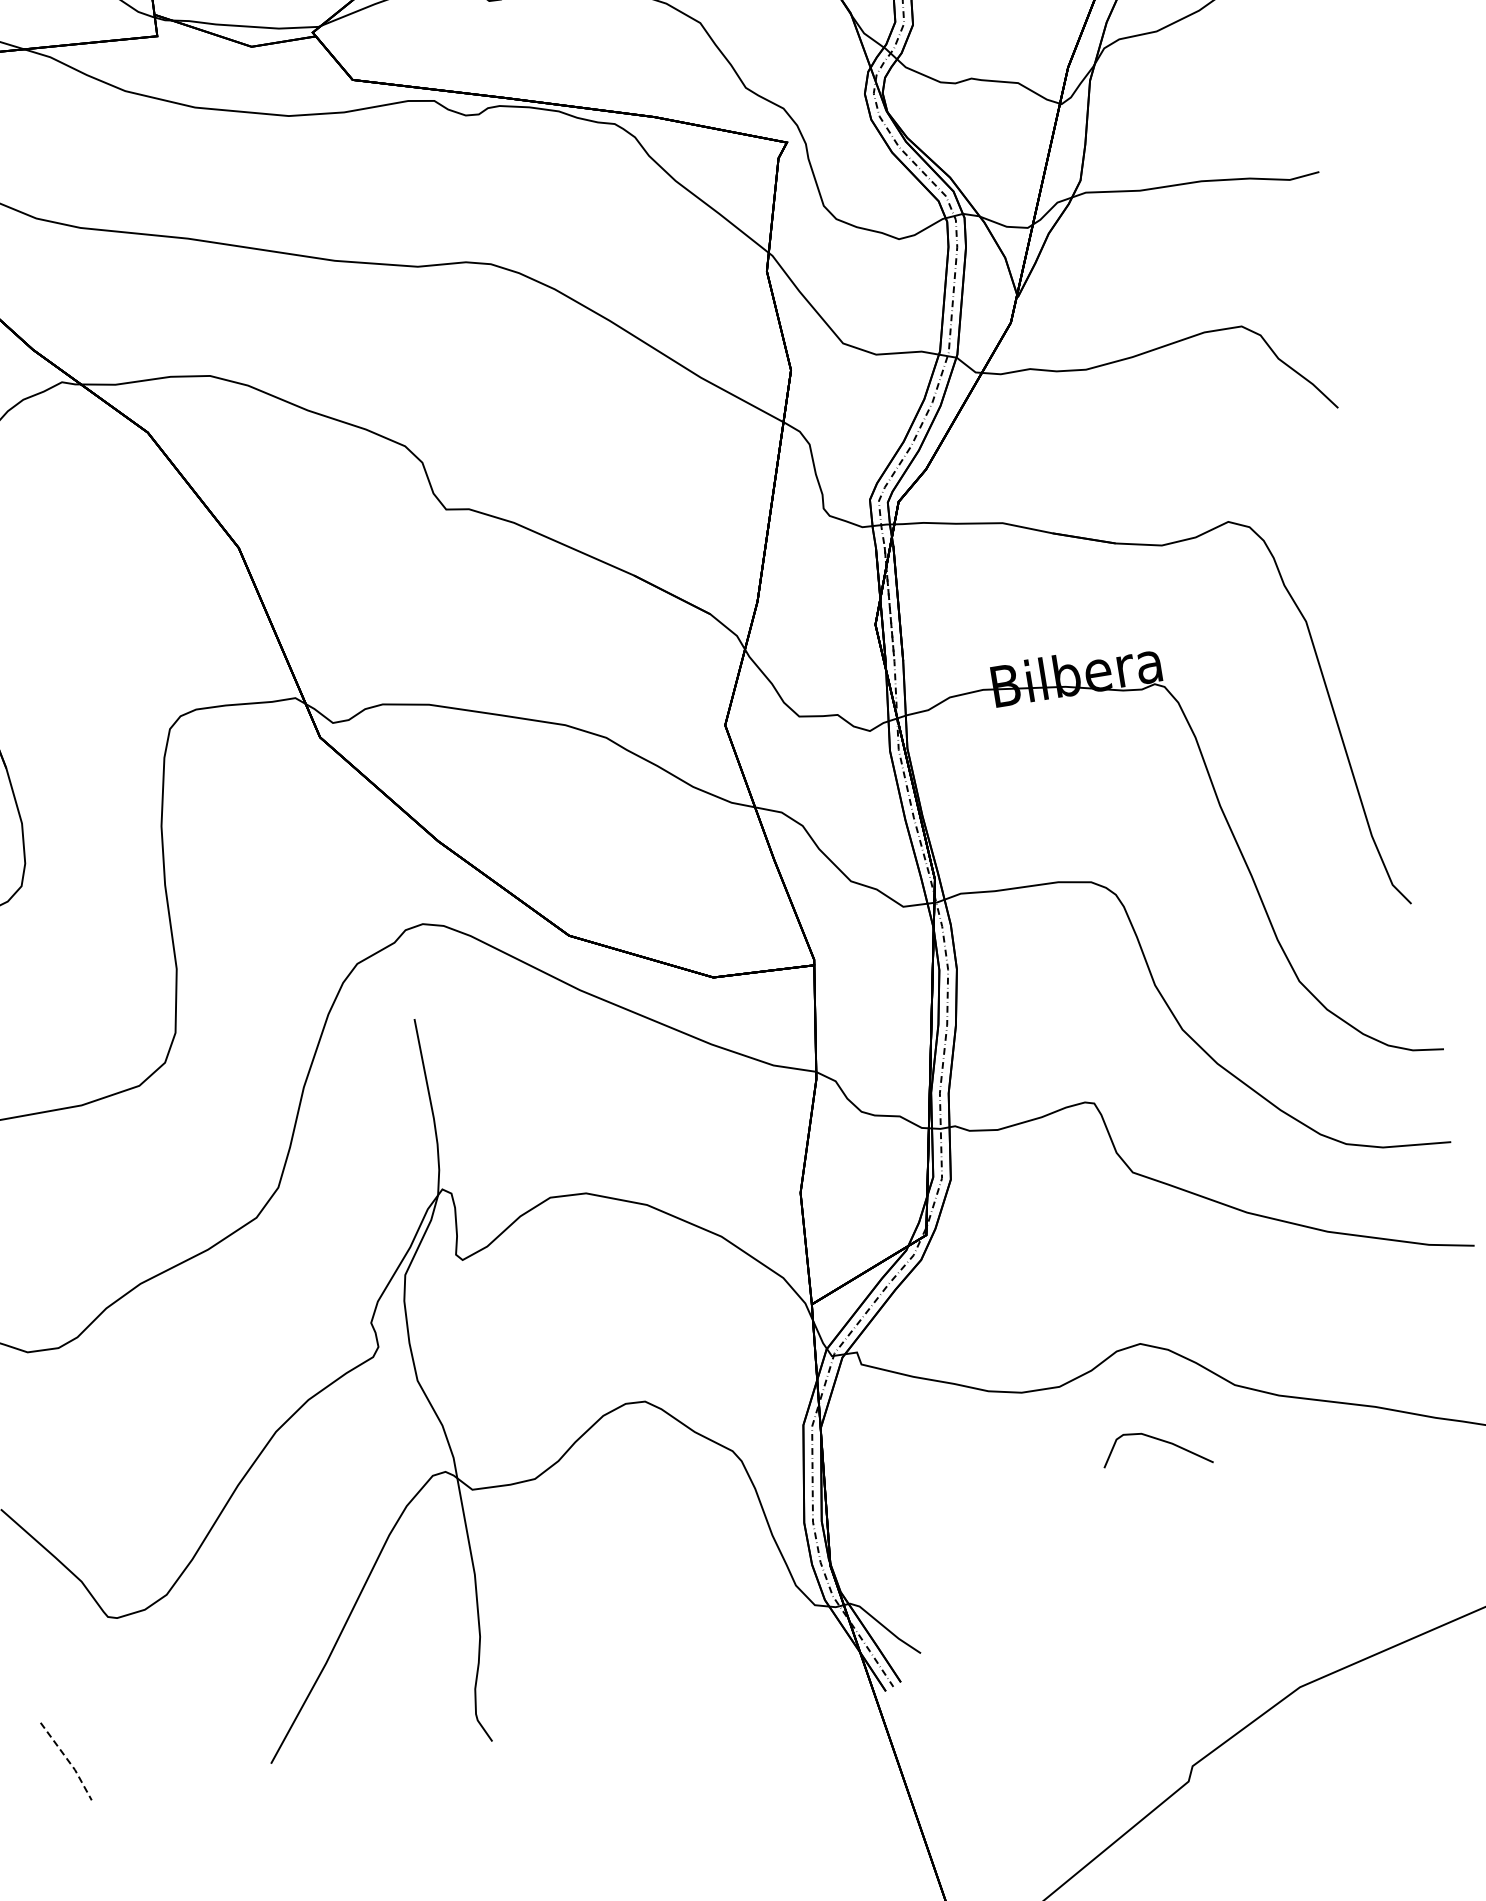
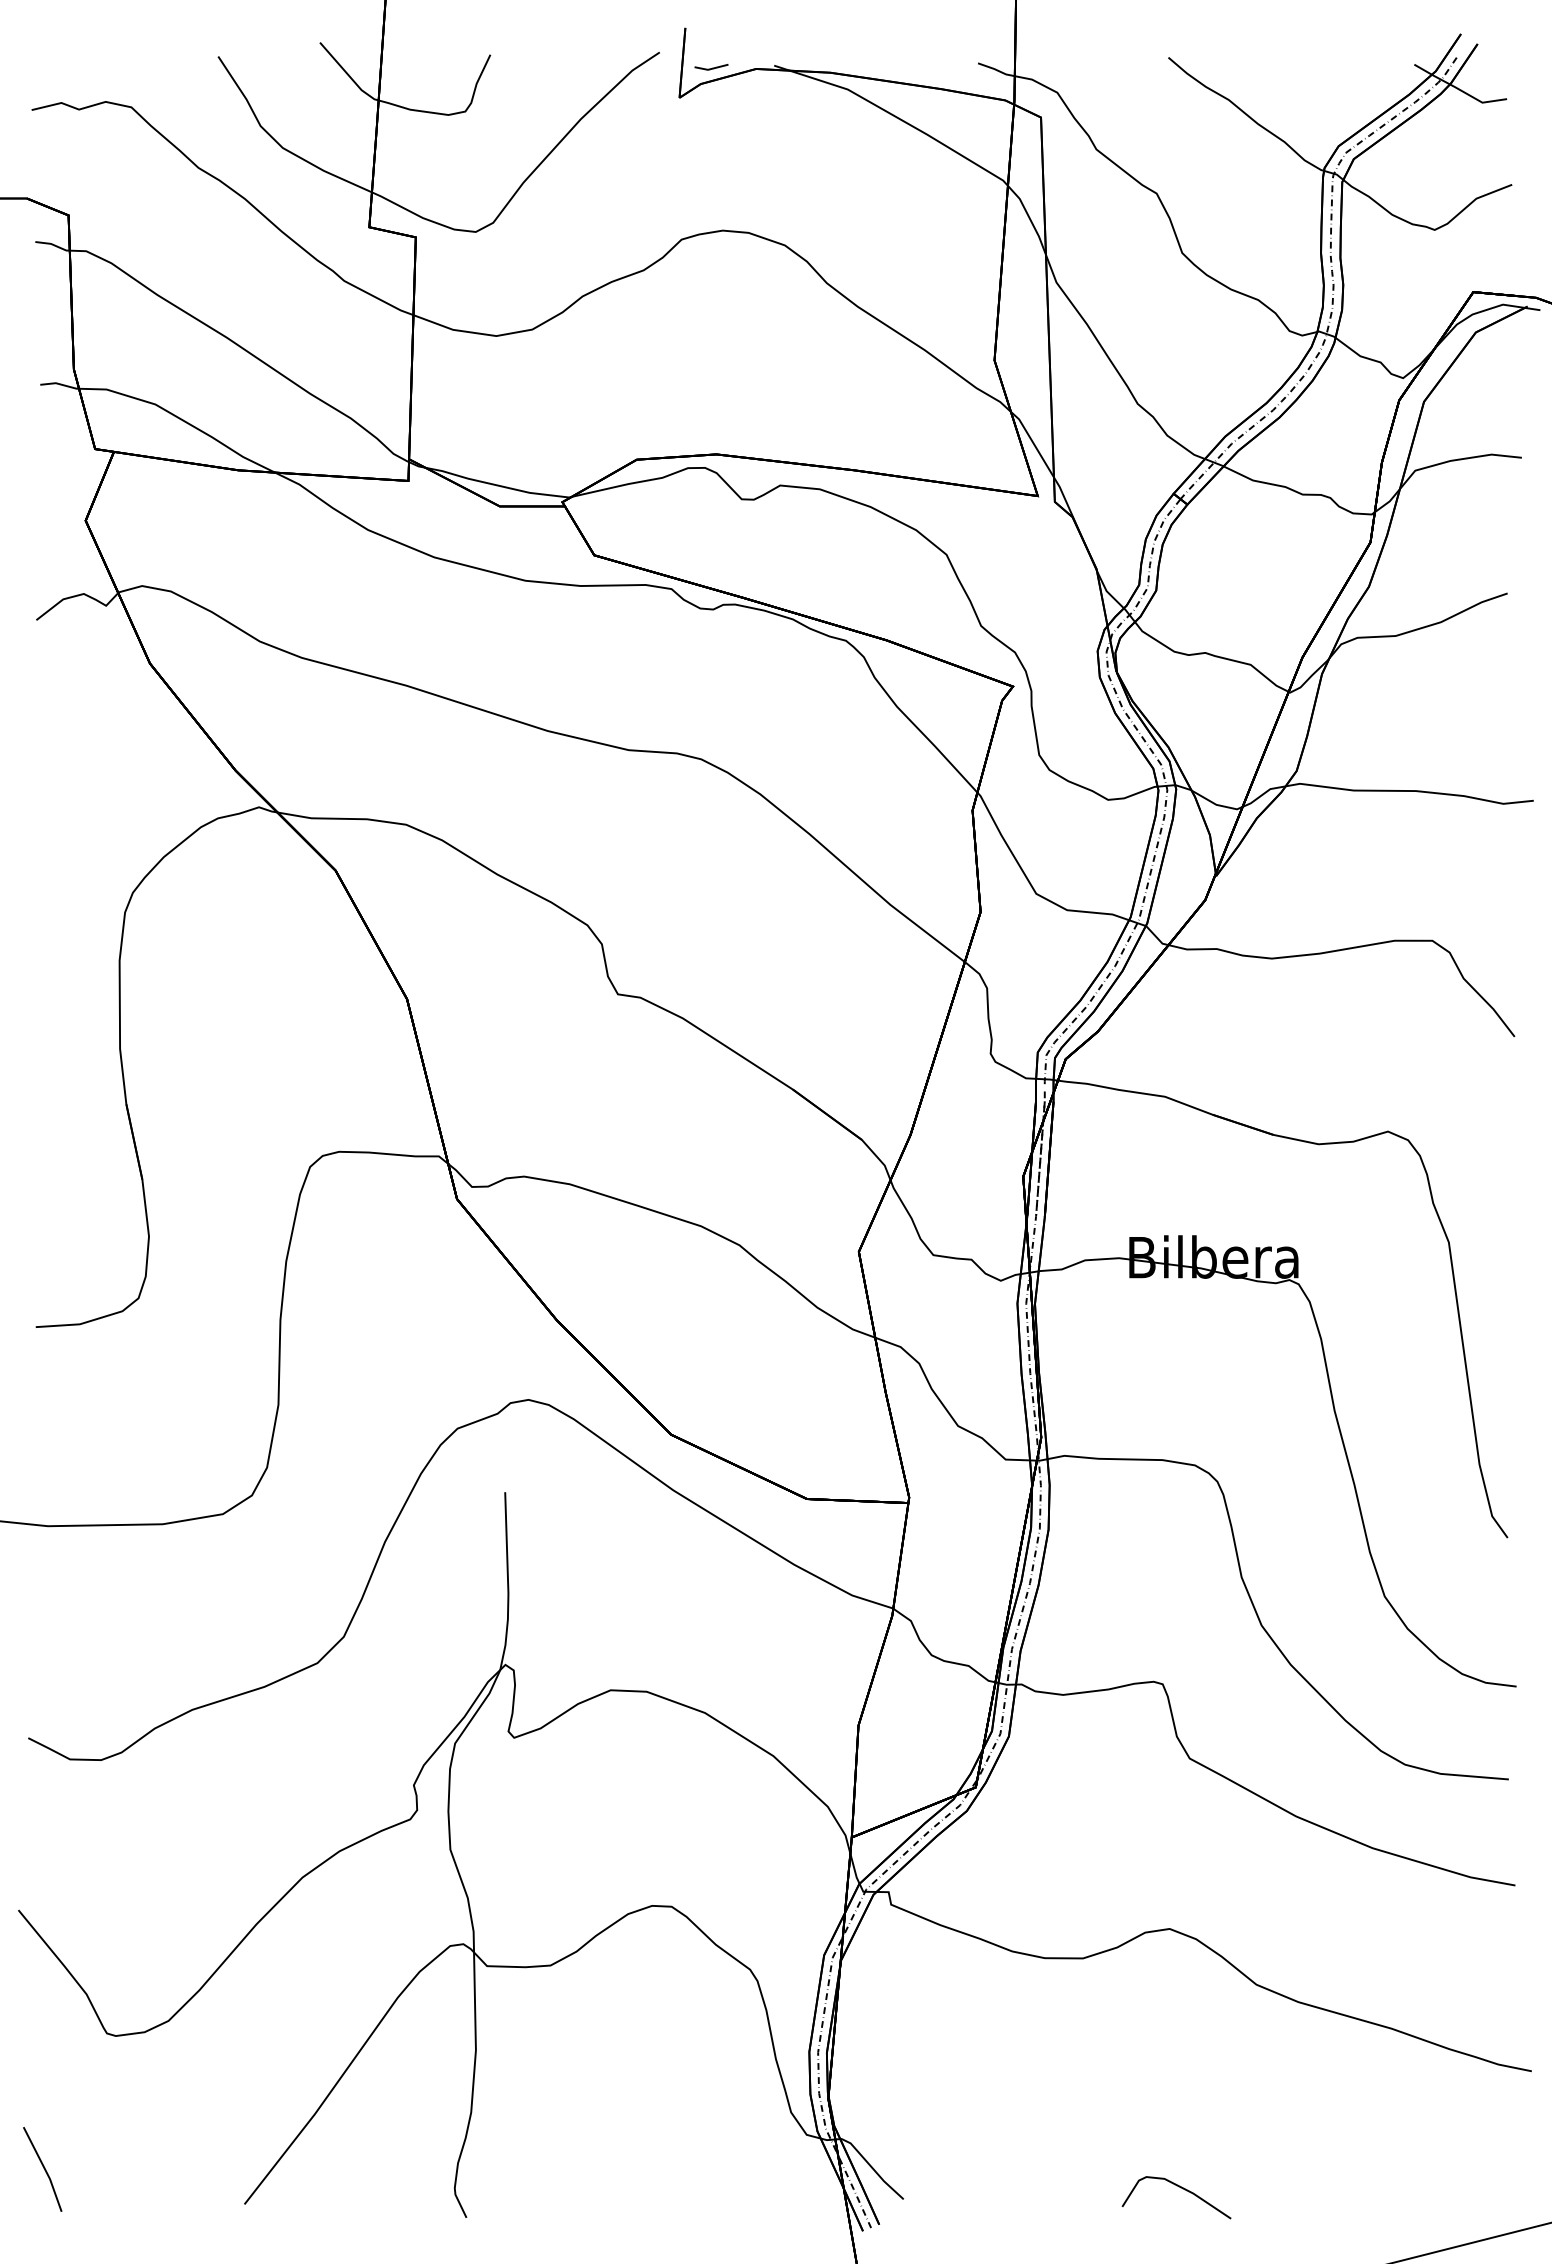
curve: (1158, 1440) -> (1180, 2188), moved
line: (69, 1761) -> (45, 2169), dashed -> solid

